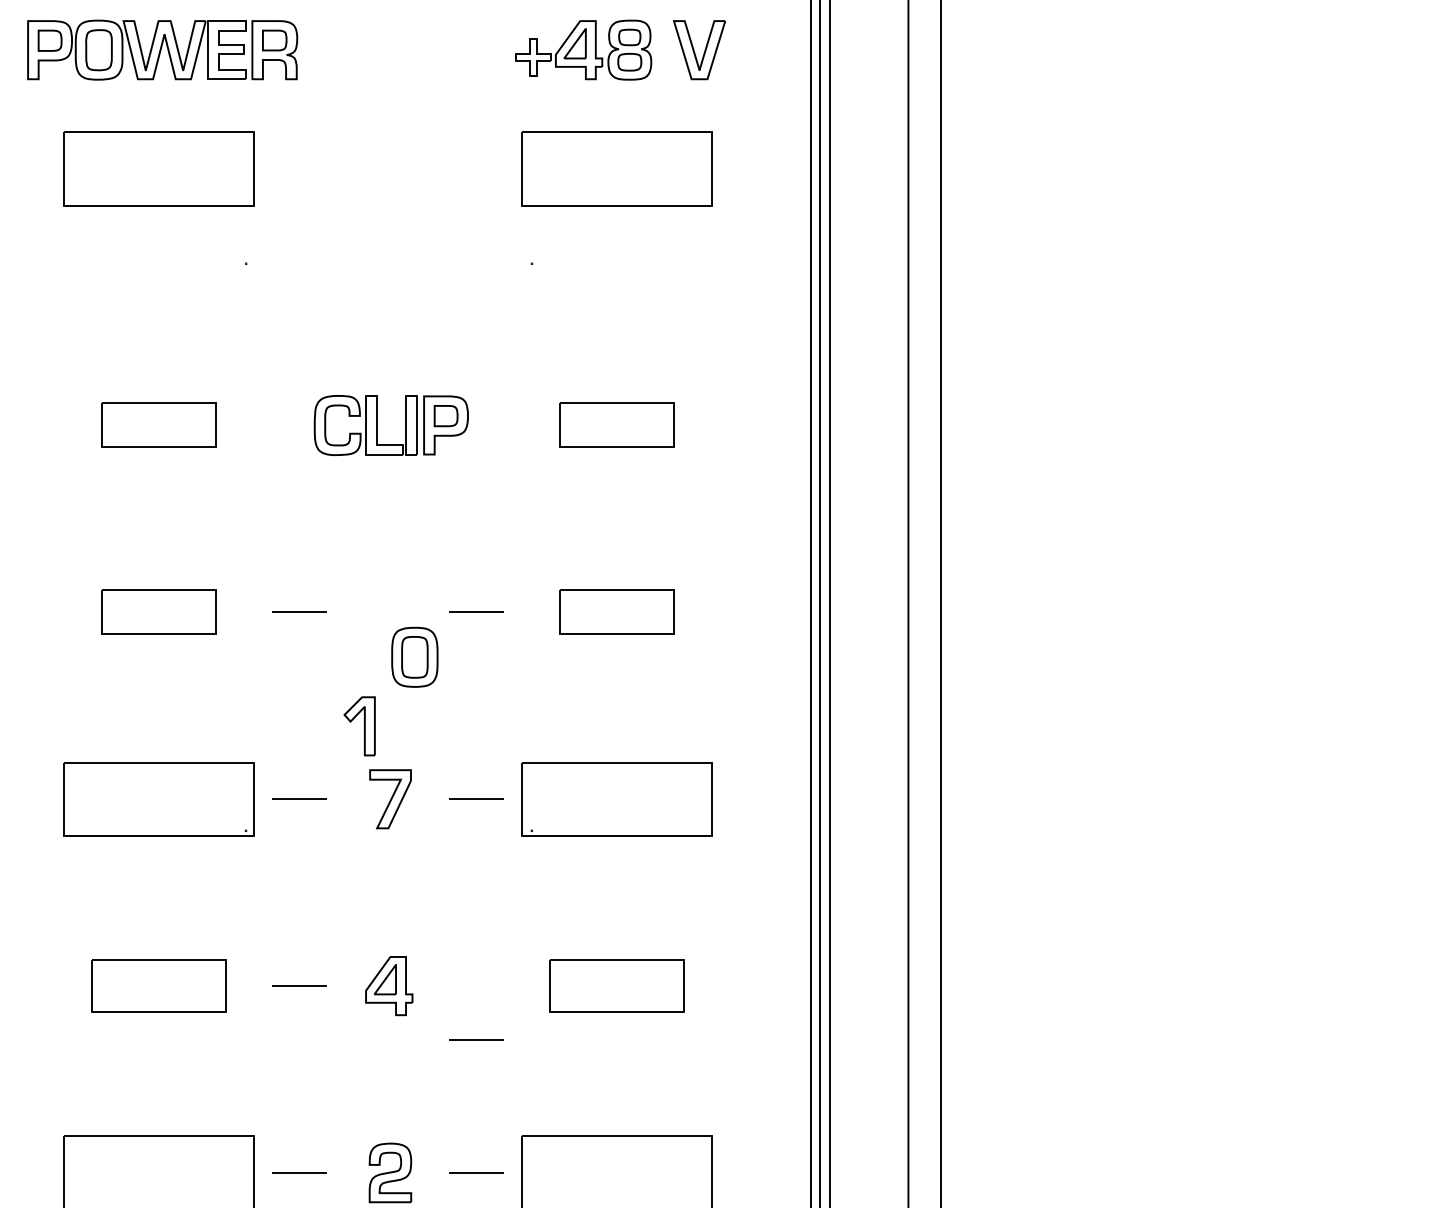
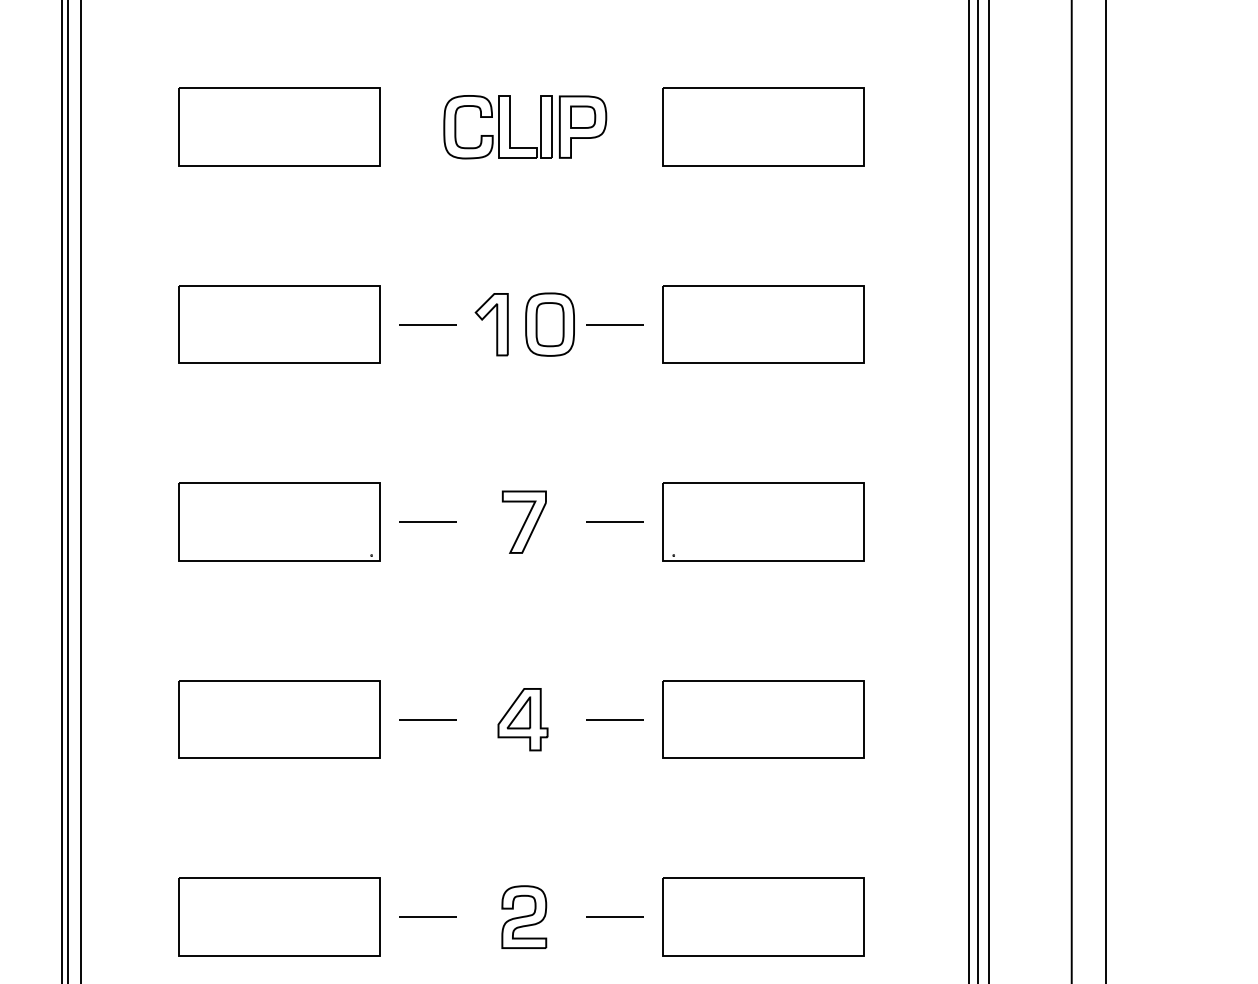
part: (158, 425) -> (279, 127), size x1.67
part: (616, 425) -> (763, 127), size x1.67
part: (158, 612) -> (279, 324), size x1.67
part: (616, 612) -> (763, 324), size x1.67
part: (414, 656) -> (549, 323), moved
part: (359, 726) -> (491, 324), moved
part: (158, 985) -> (279, 719), size x1.43
part: (616, 985) -> (763, 719), size x1.43
line: (476, 1039) -> (615, 719), moved

